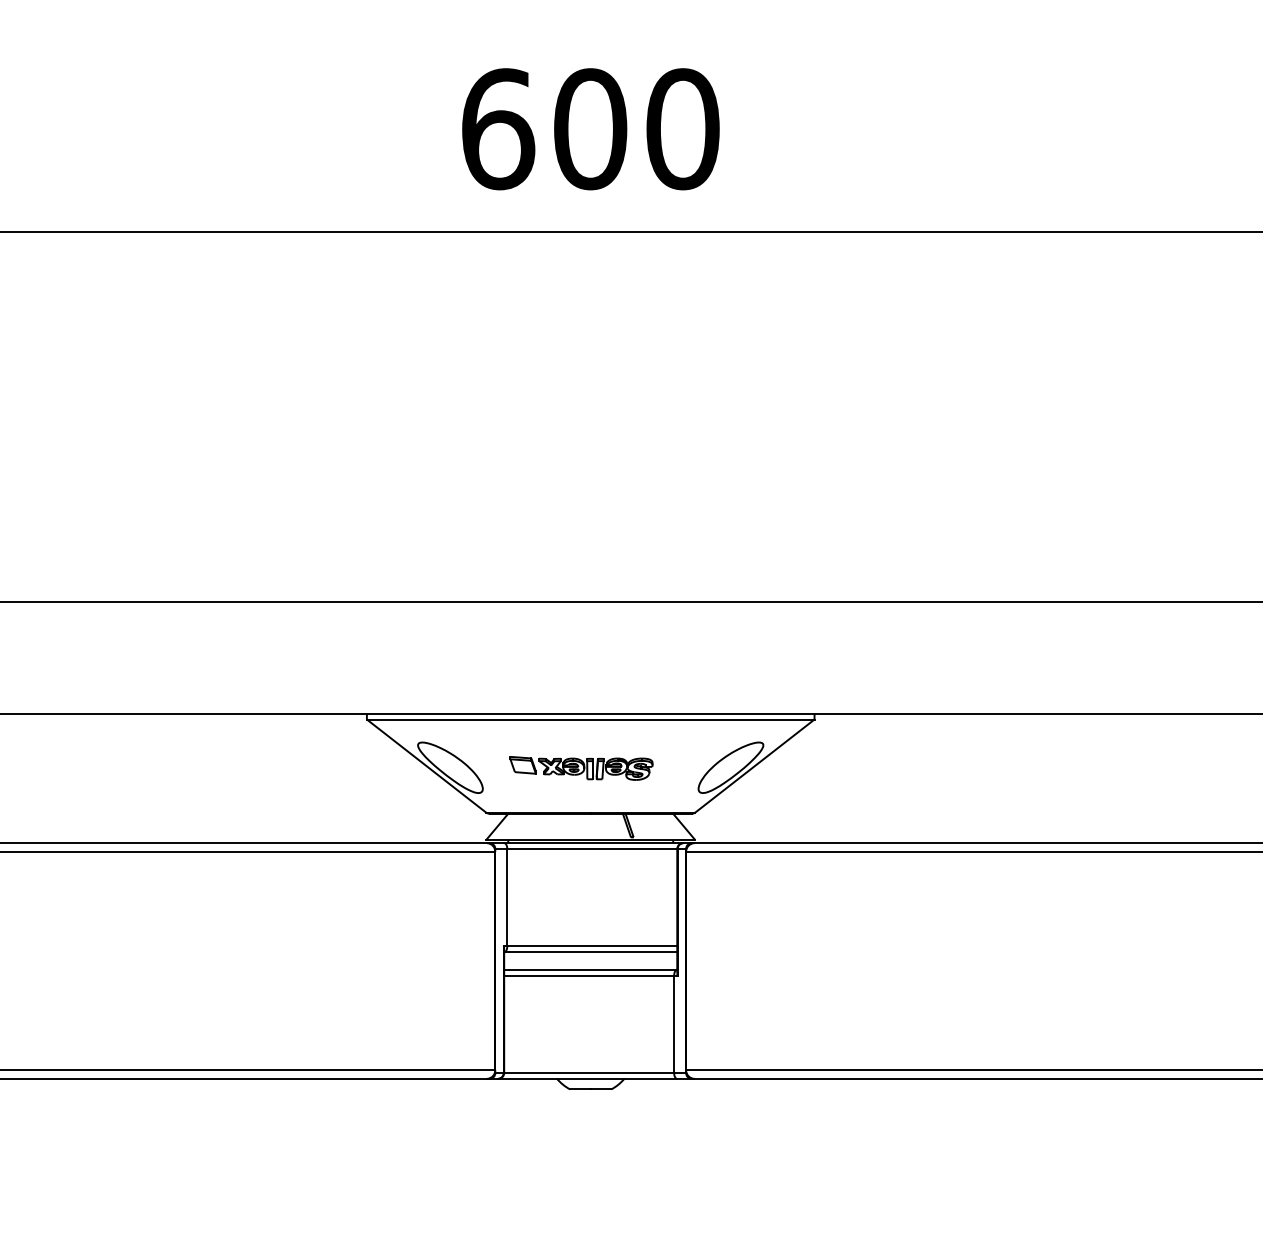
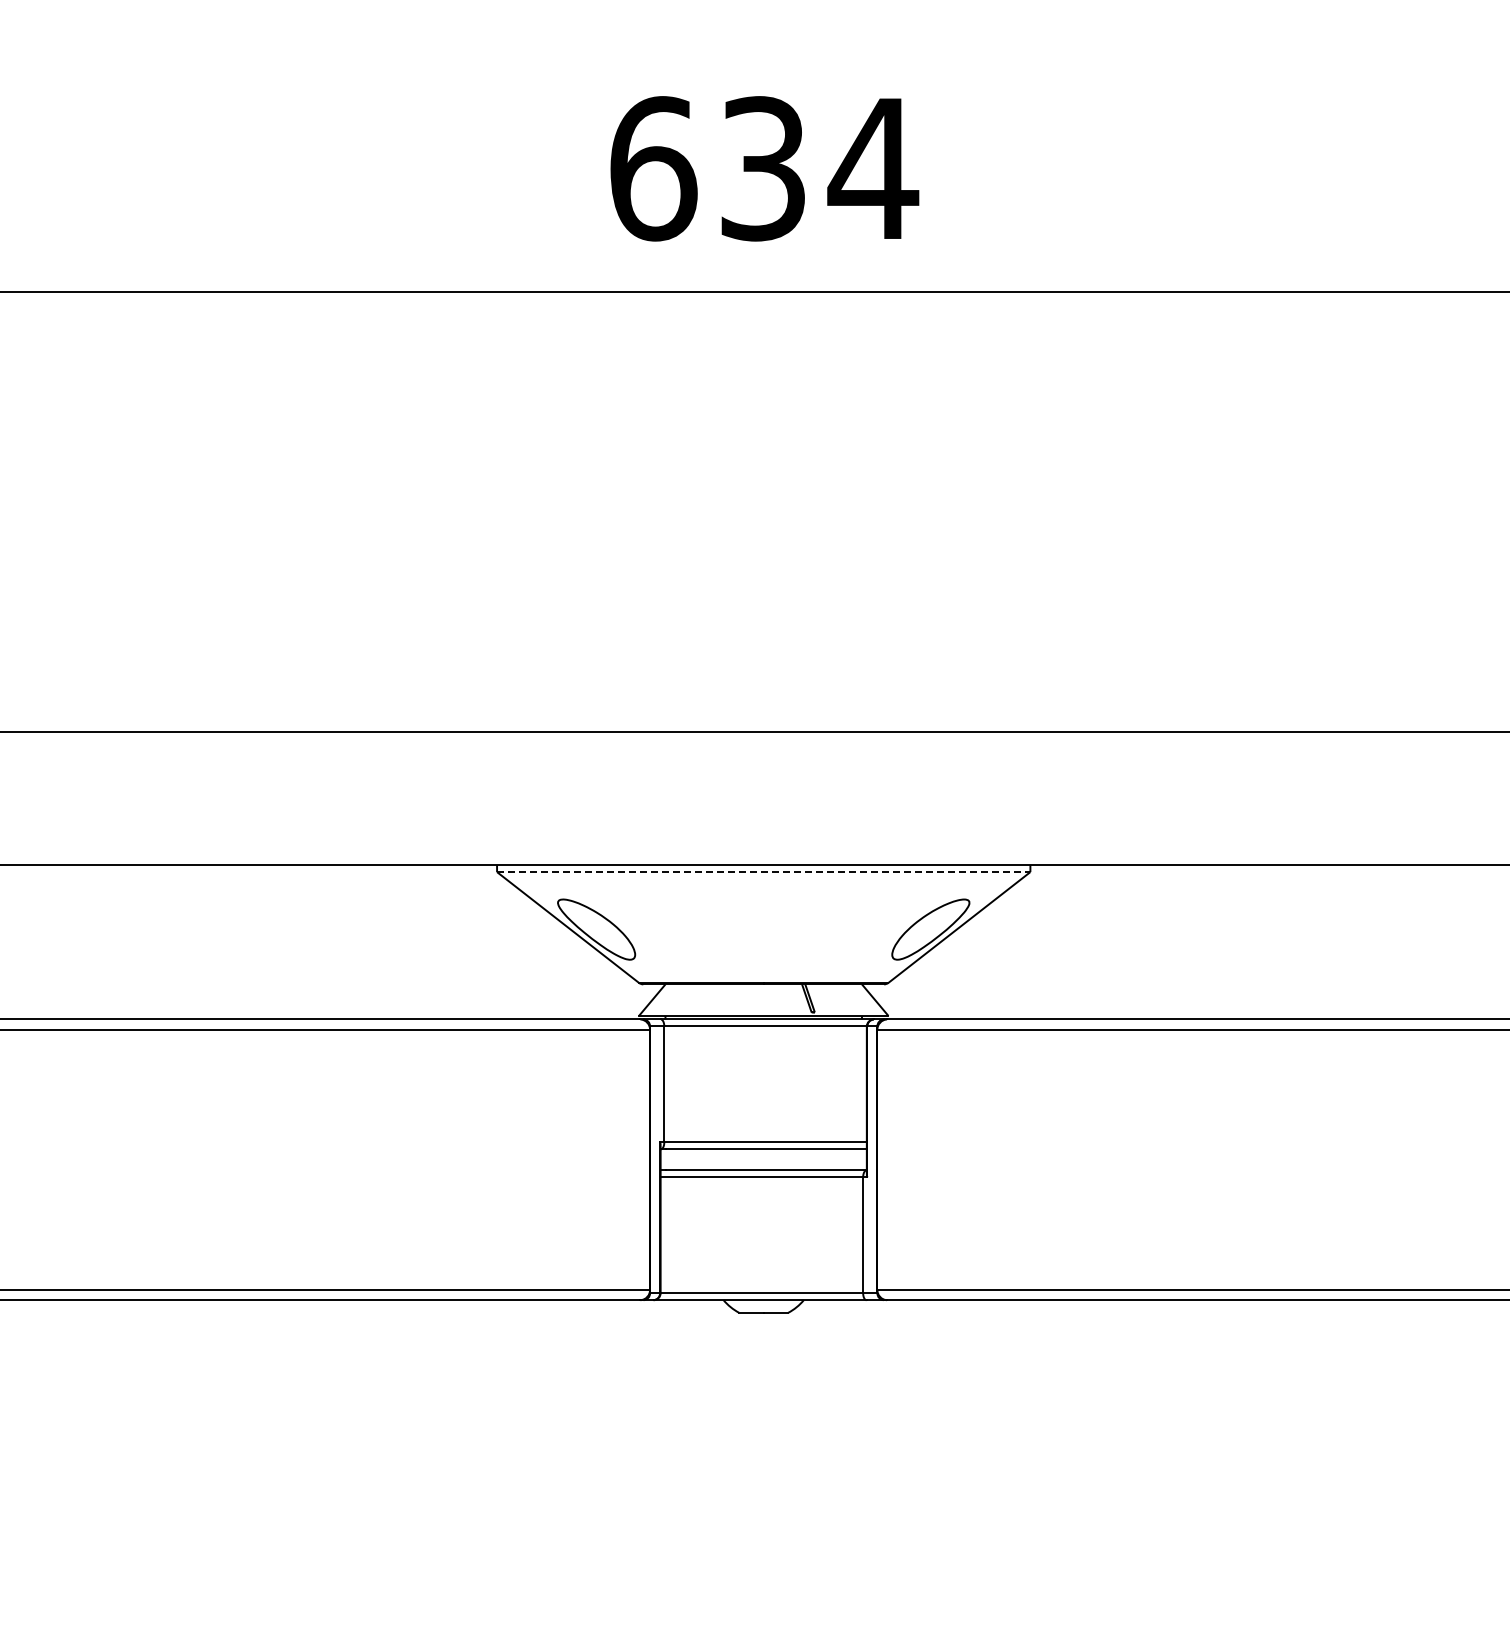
text: (637, 128) -> (819, 168), 600 -> 634
line: (590, 719) -> (763, 872), solid -> dashed
part: (581, 767) -> (752, 929), removed

